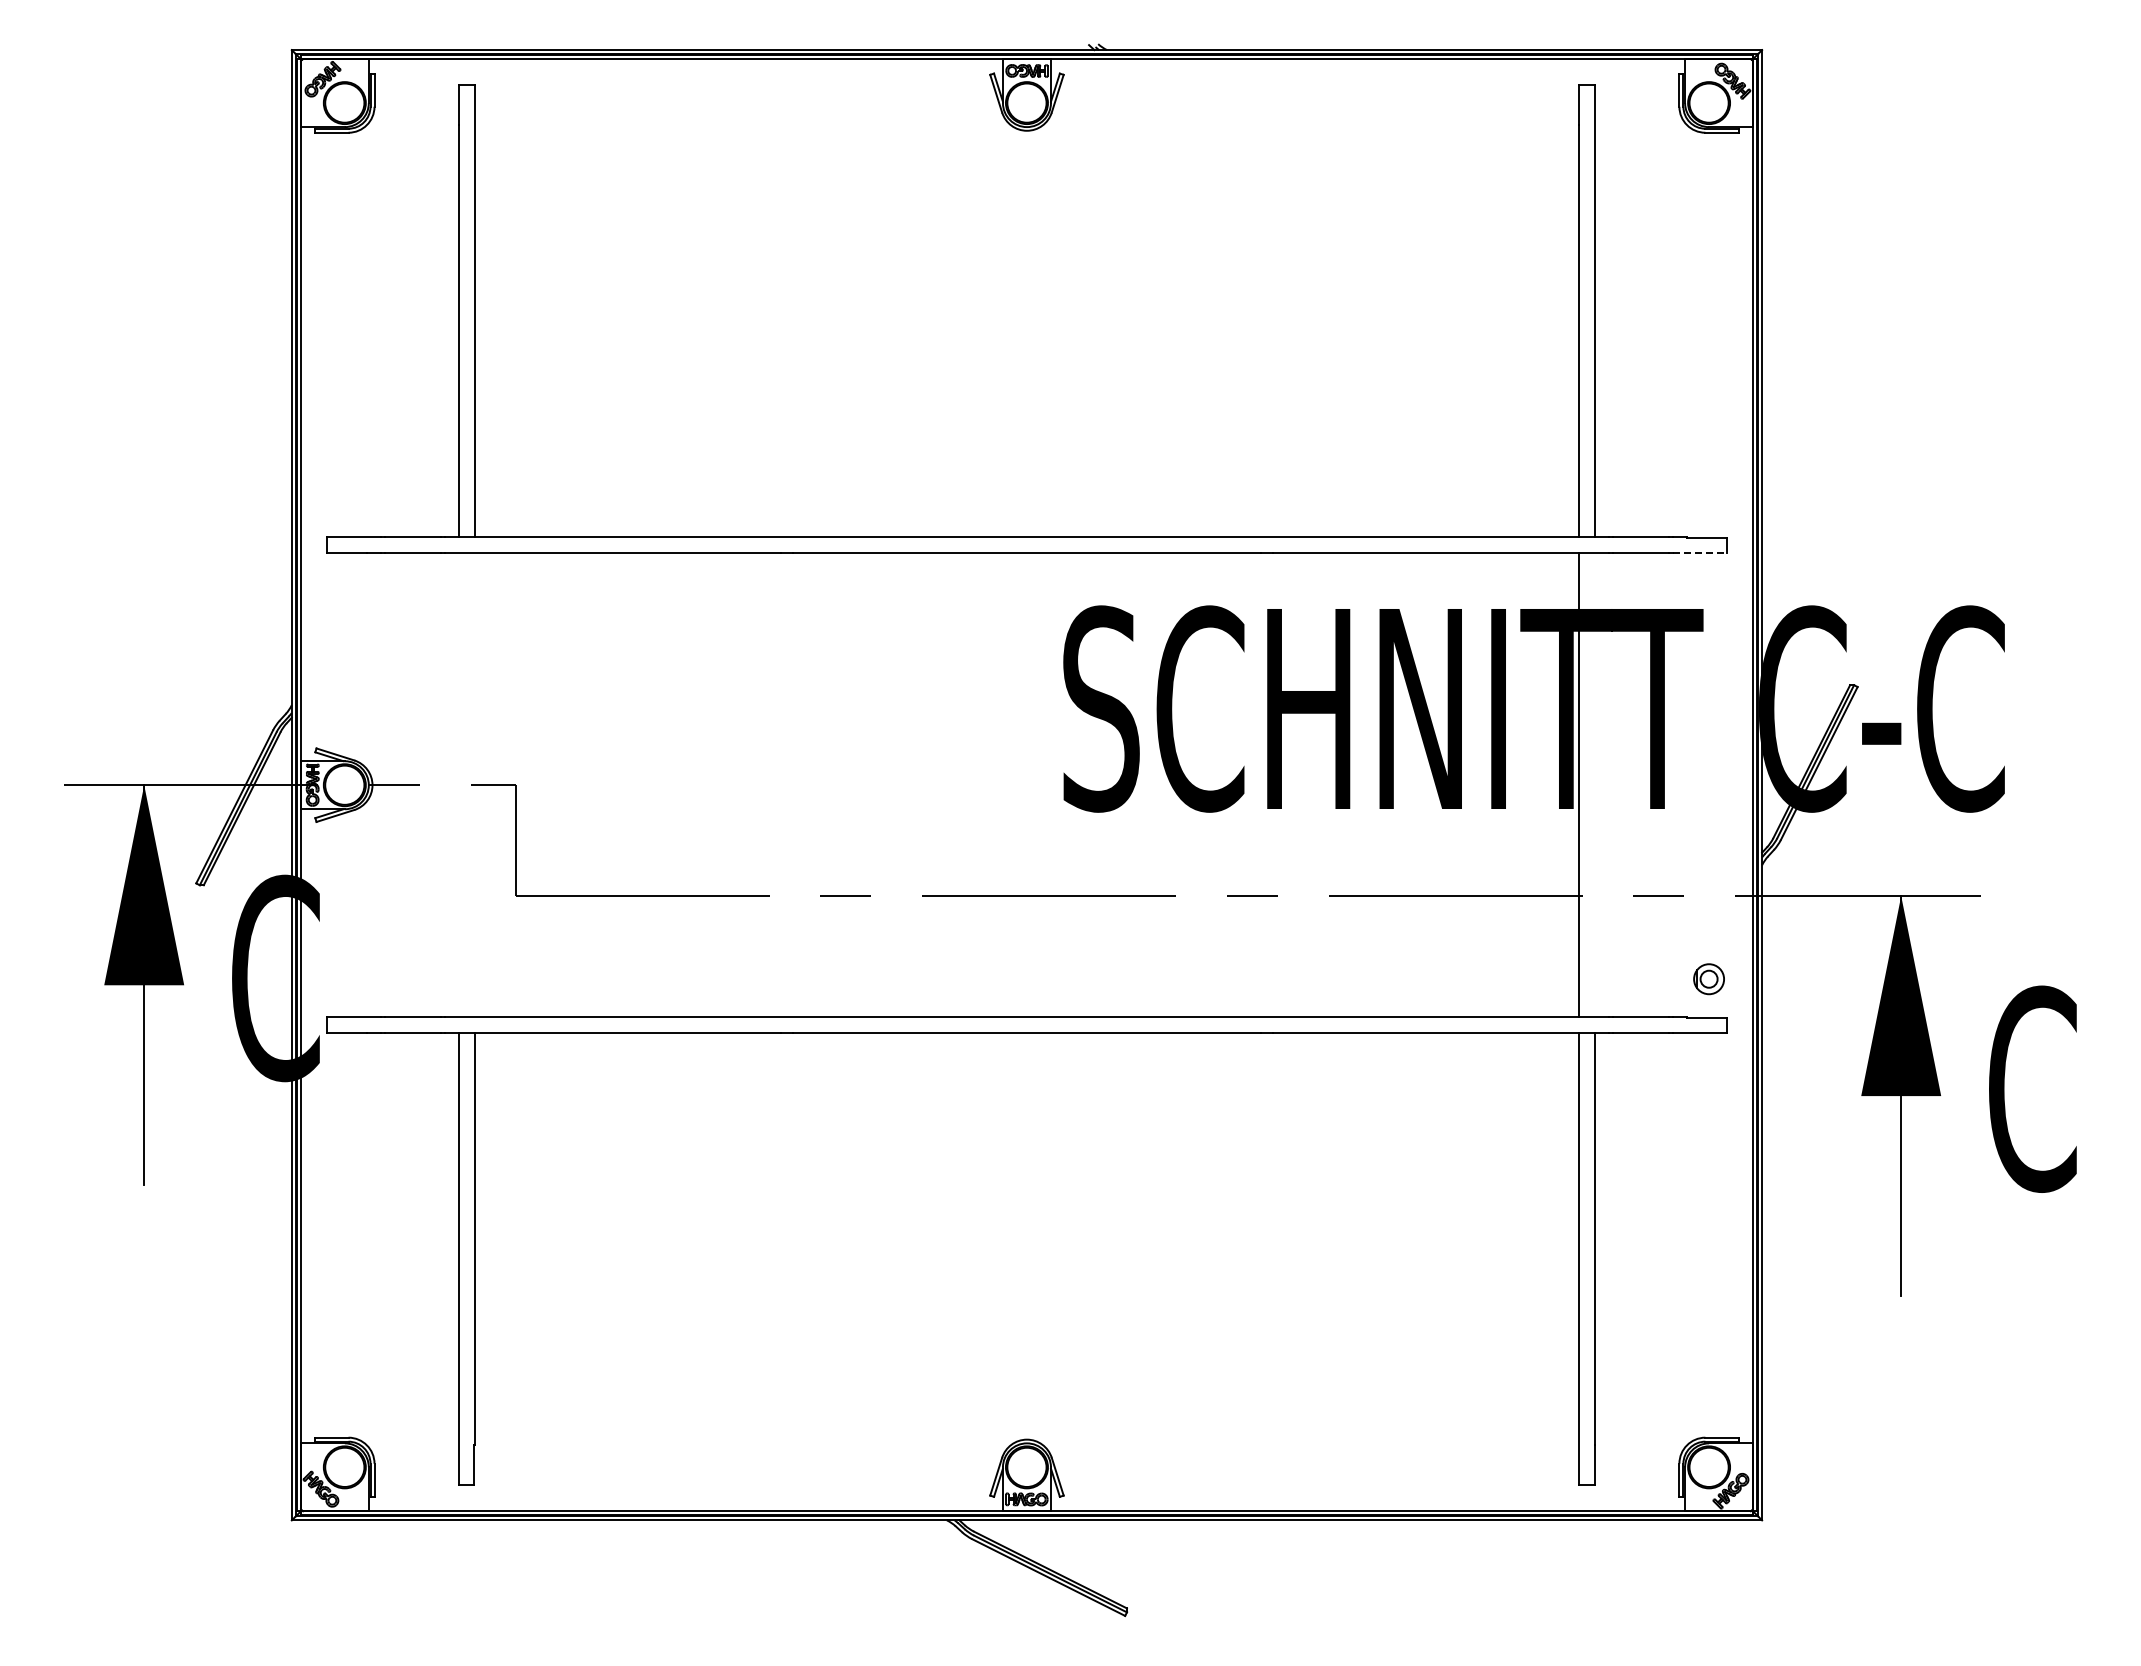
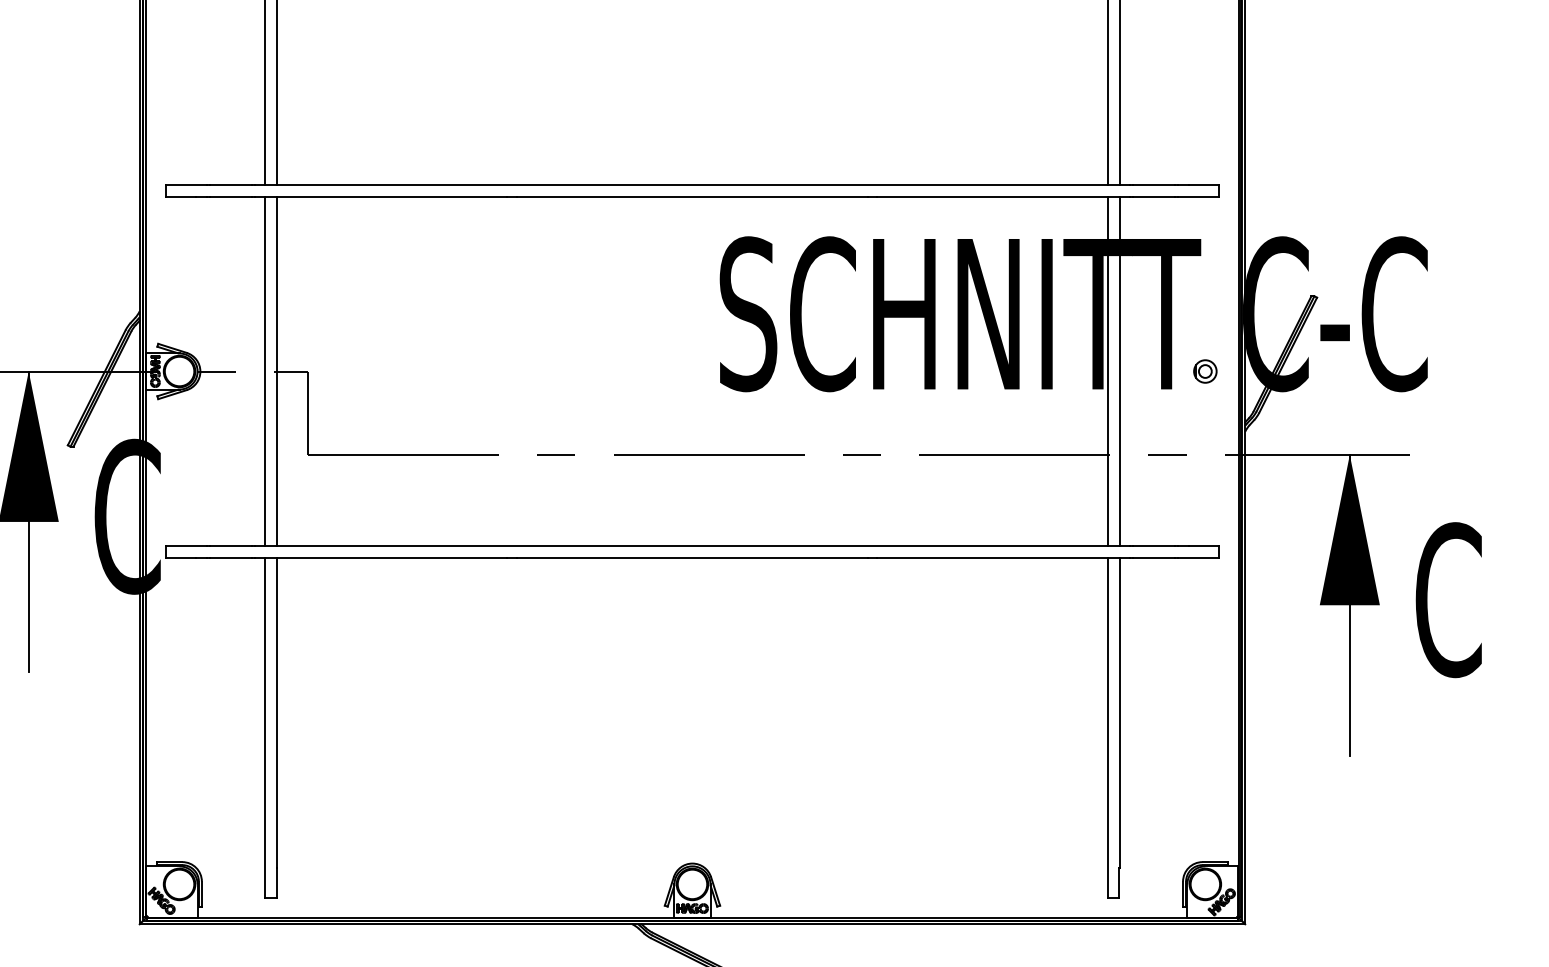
line: (1700, 553) -> (1198, 197), dashed -> solid
line: (458, 785) -> (265, 371), added
line: (474, 785) -> (277, 371), added
line: (1595, 785) -> (1119, 371), added
part: (1708, 979) -> (1204, 371), moved

